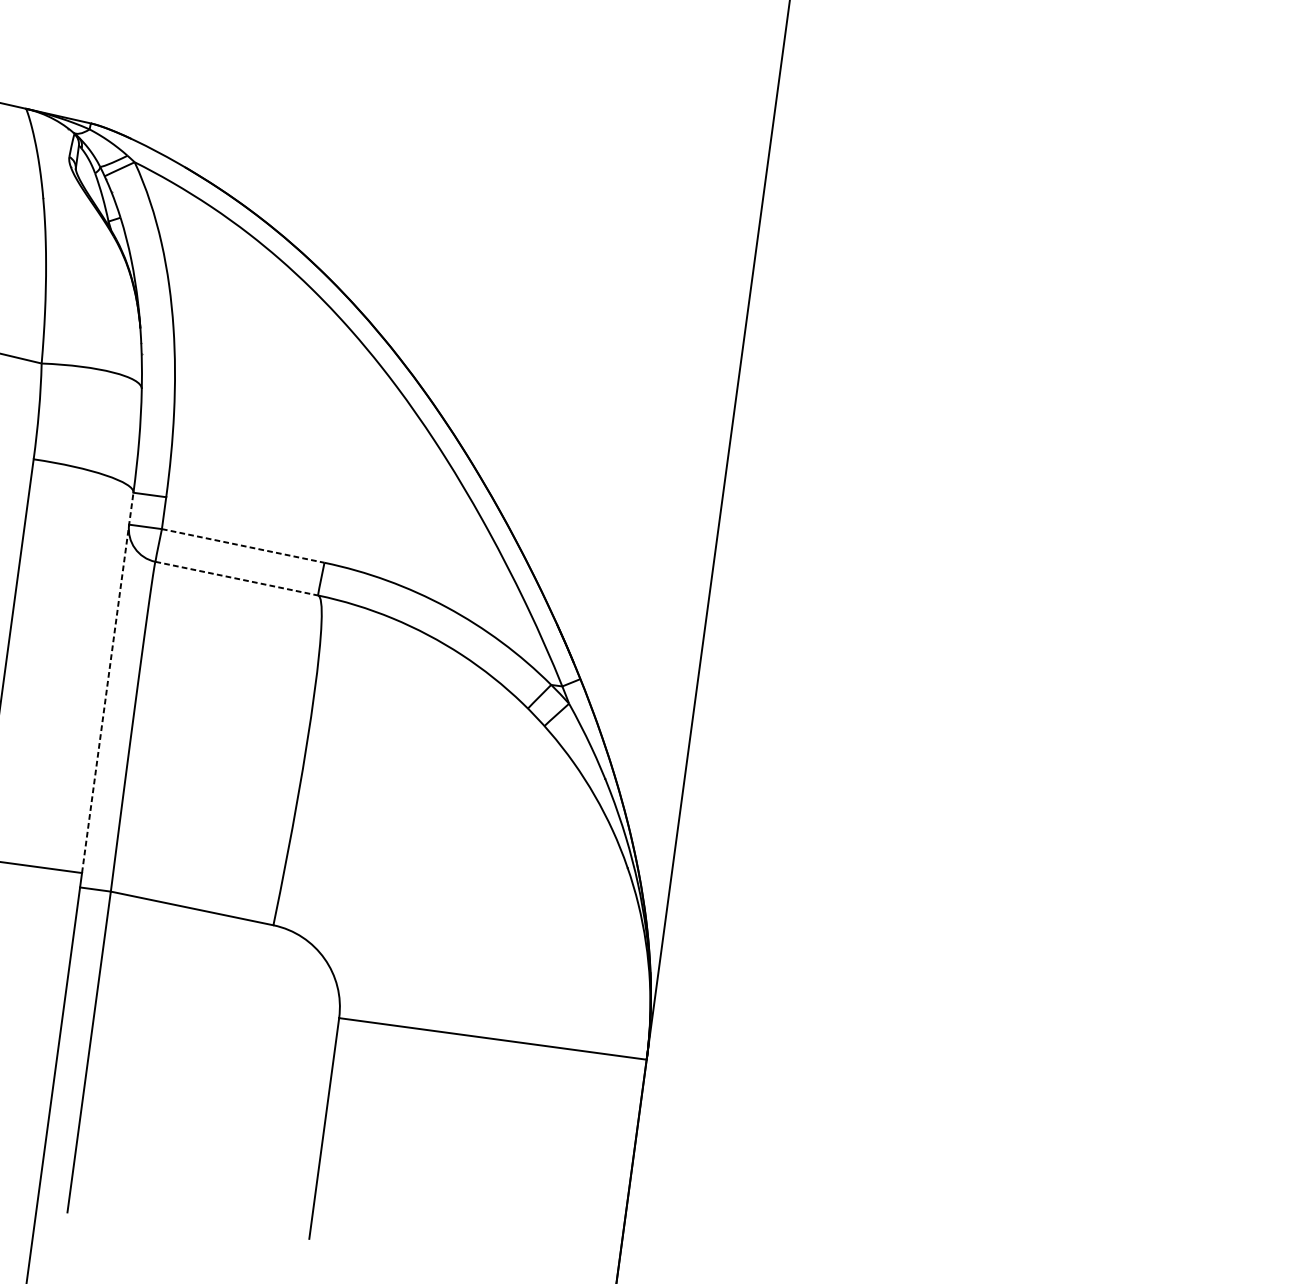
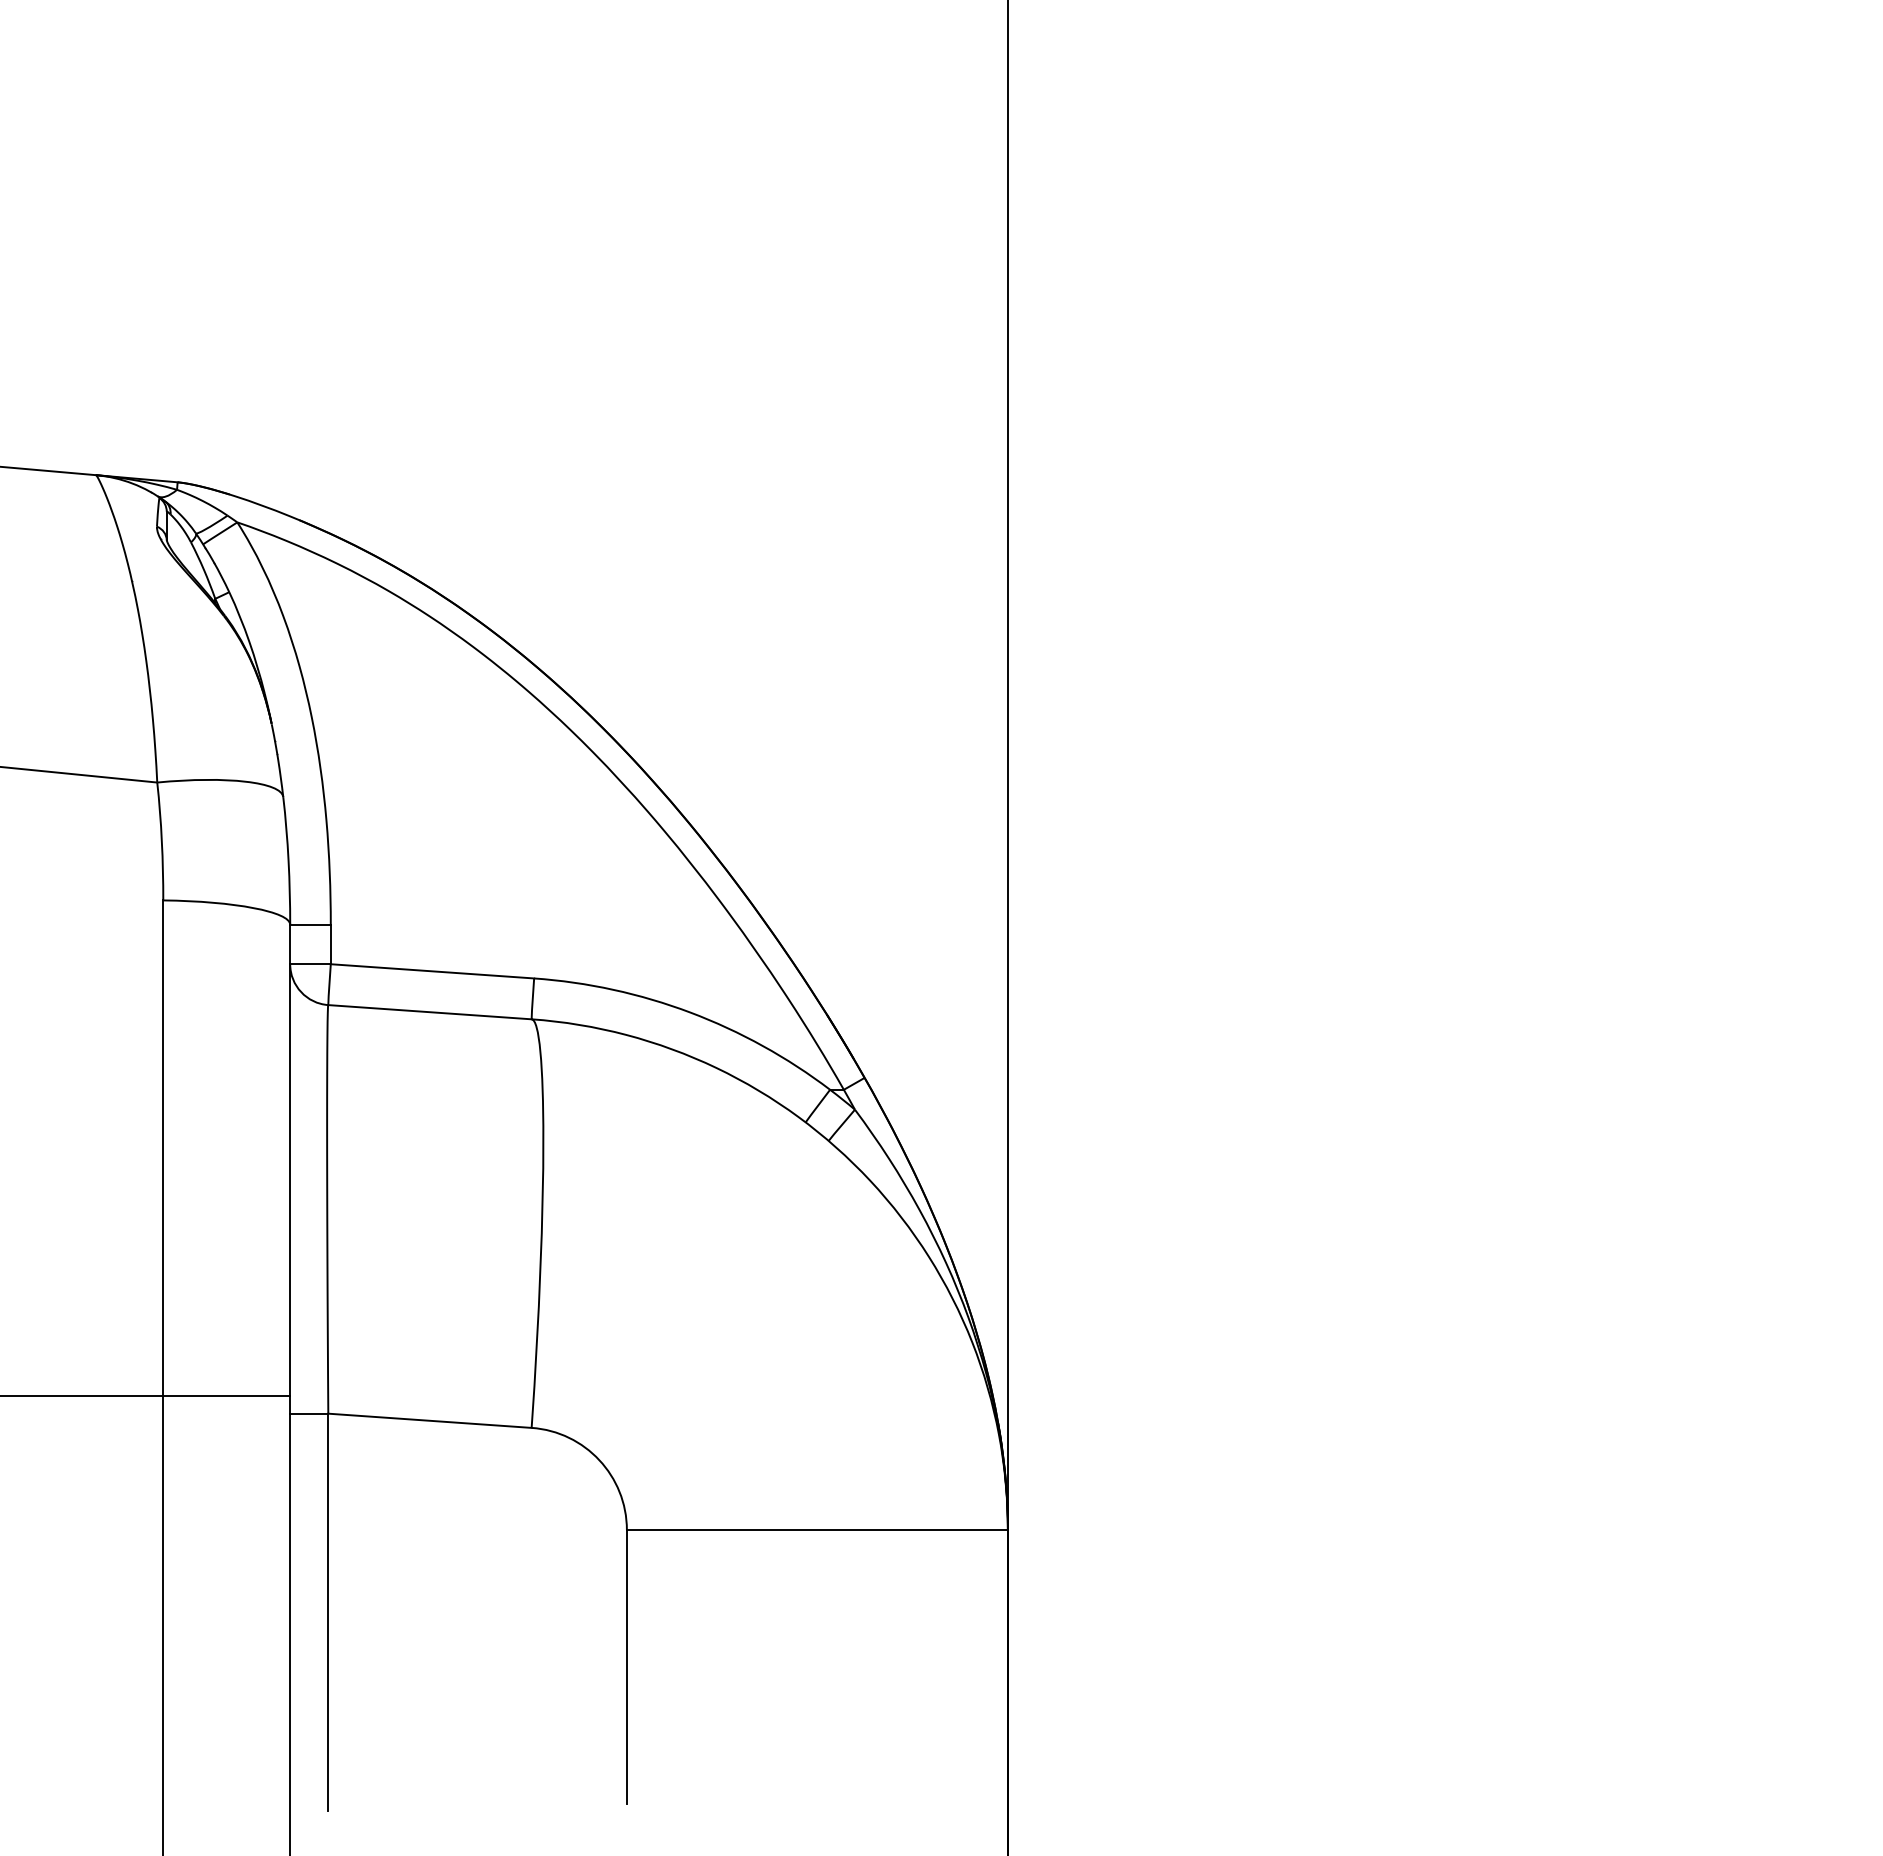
line: (243, 546) -> (432, 971), dashed -> solid
line: (236, 578) -> (429, 1012), dashed -> solid
line: (107, 683) -> (290, 1160), dashed -> solid

